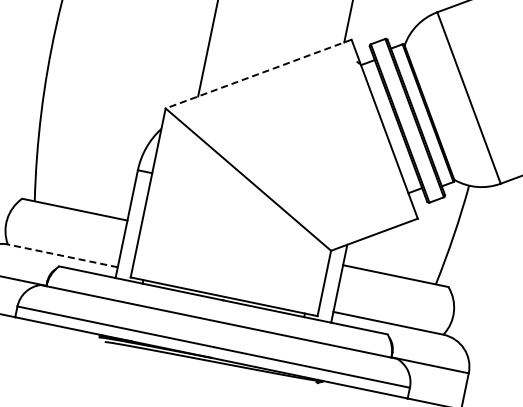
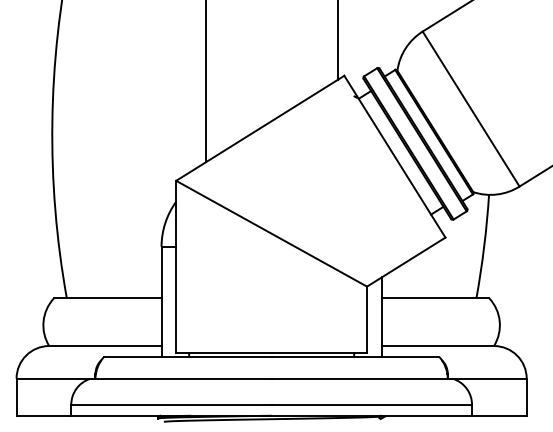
line: (257, 74) -> (259, 128), dashed -> solid
line: (61, 256) -> (104, 346), dashed -> solid

